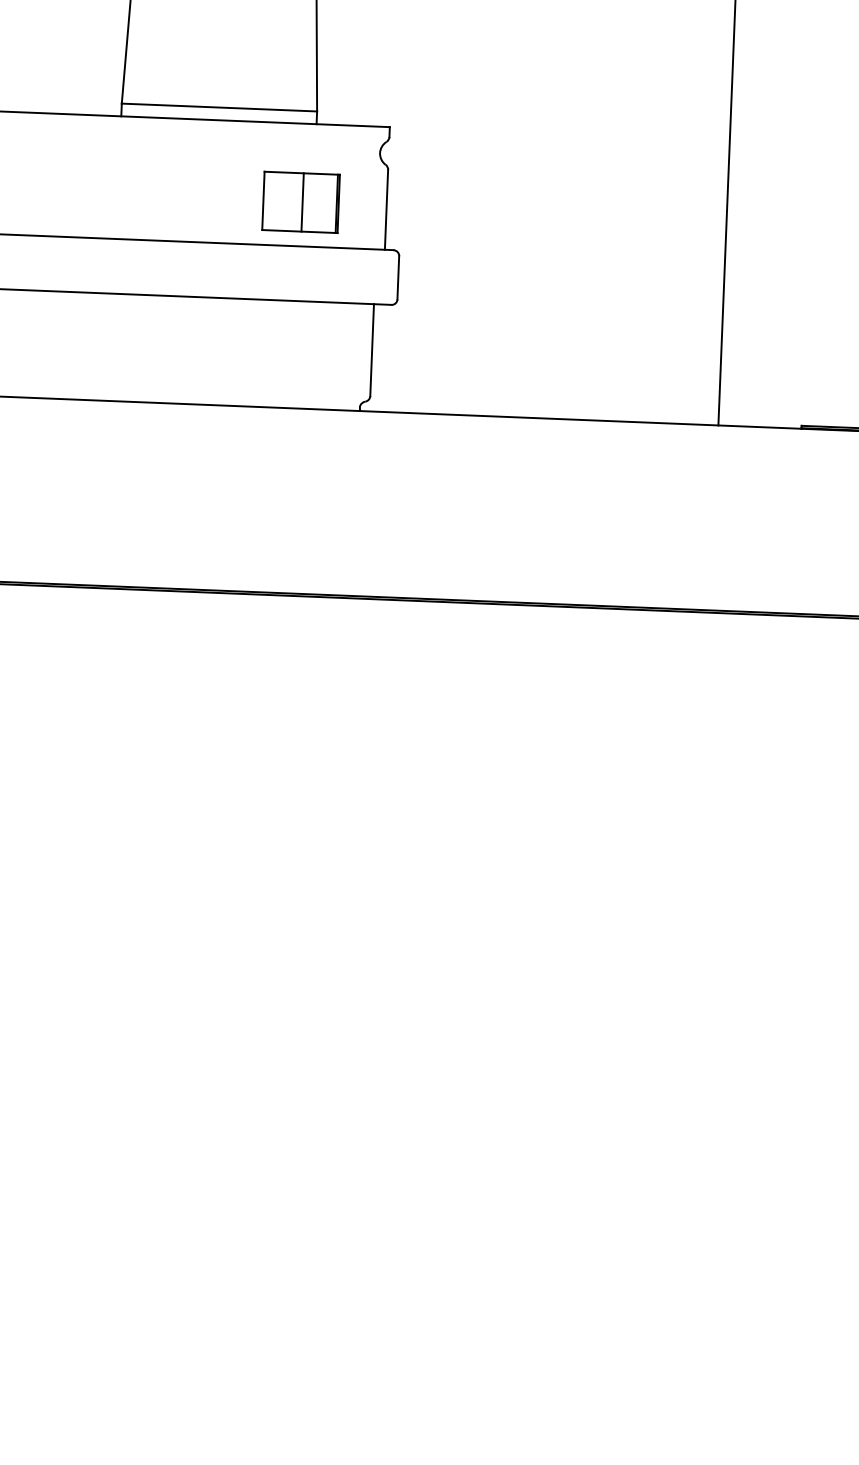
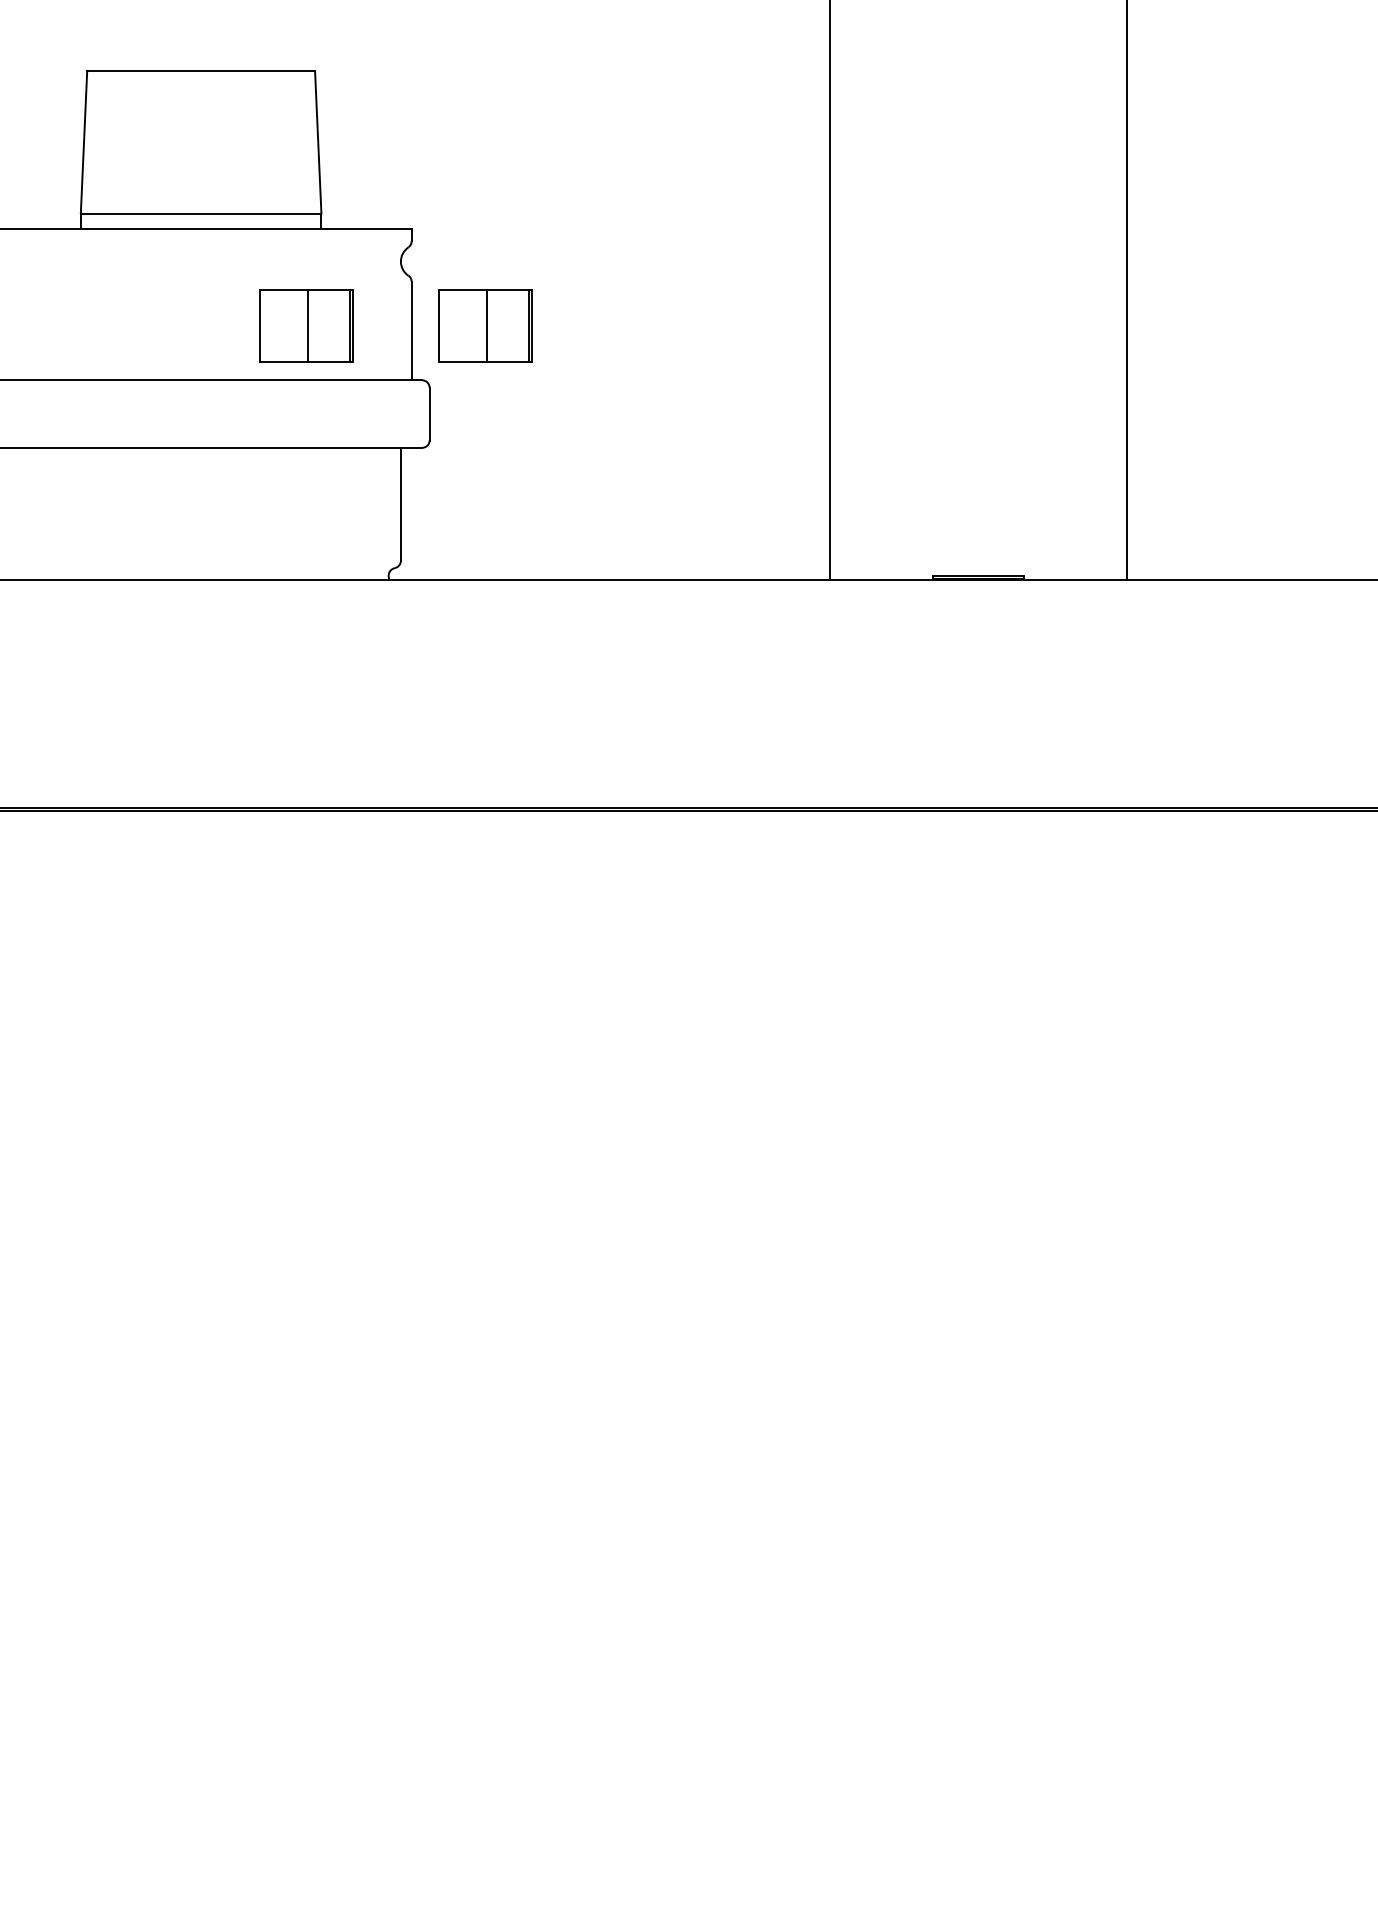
part: (446, 207) -> (485, 325), added

